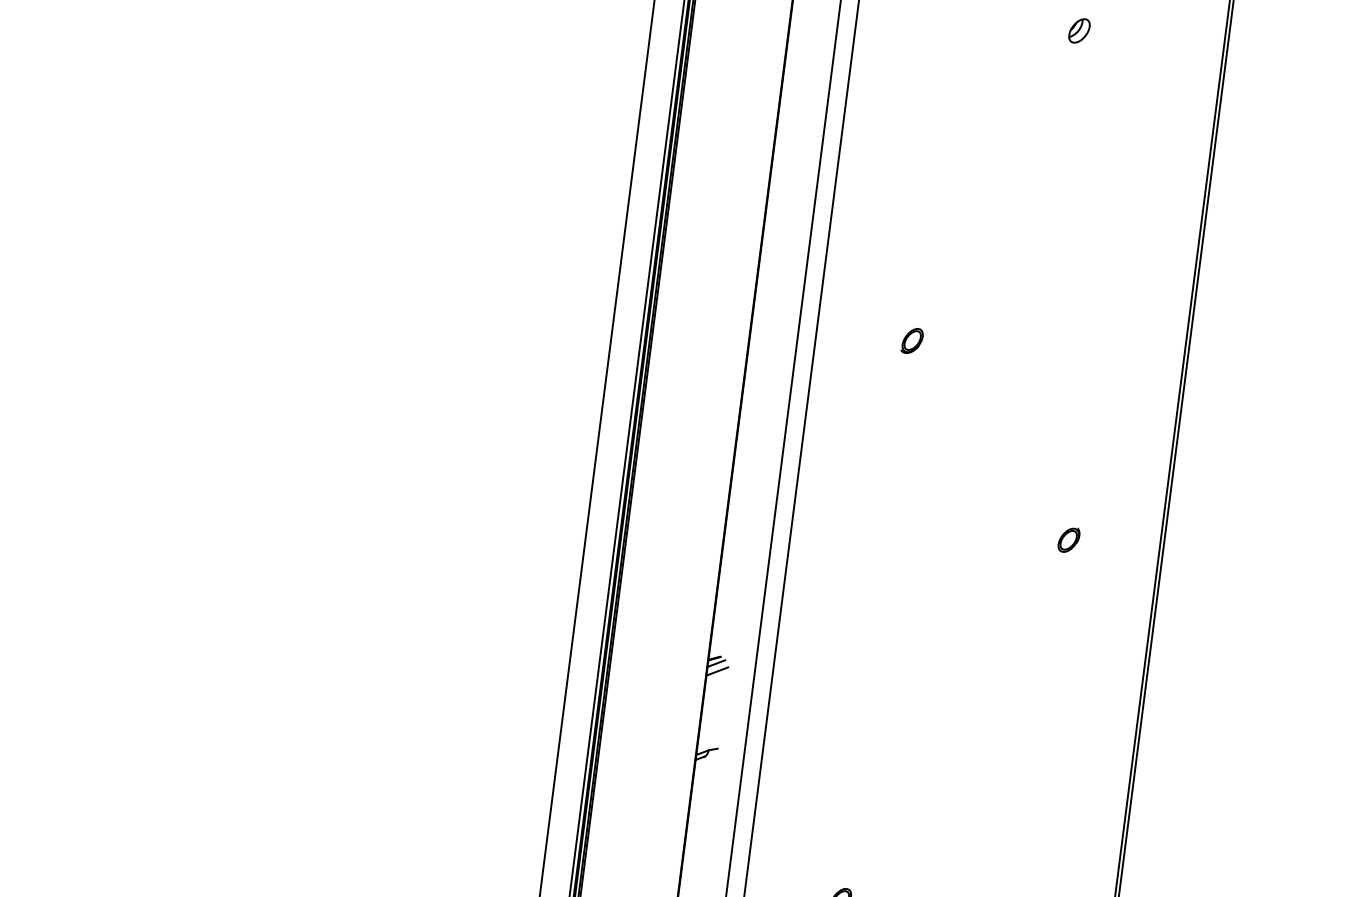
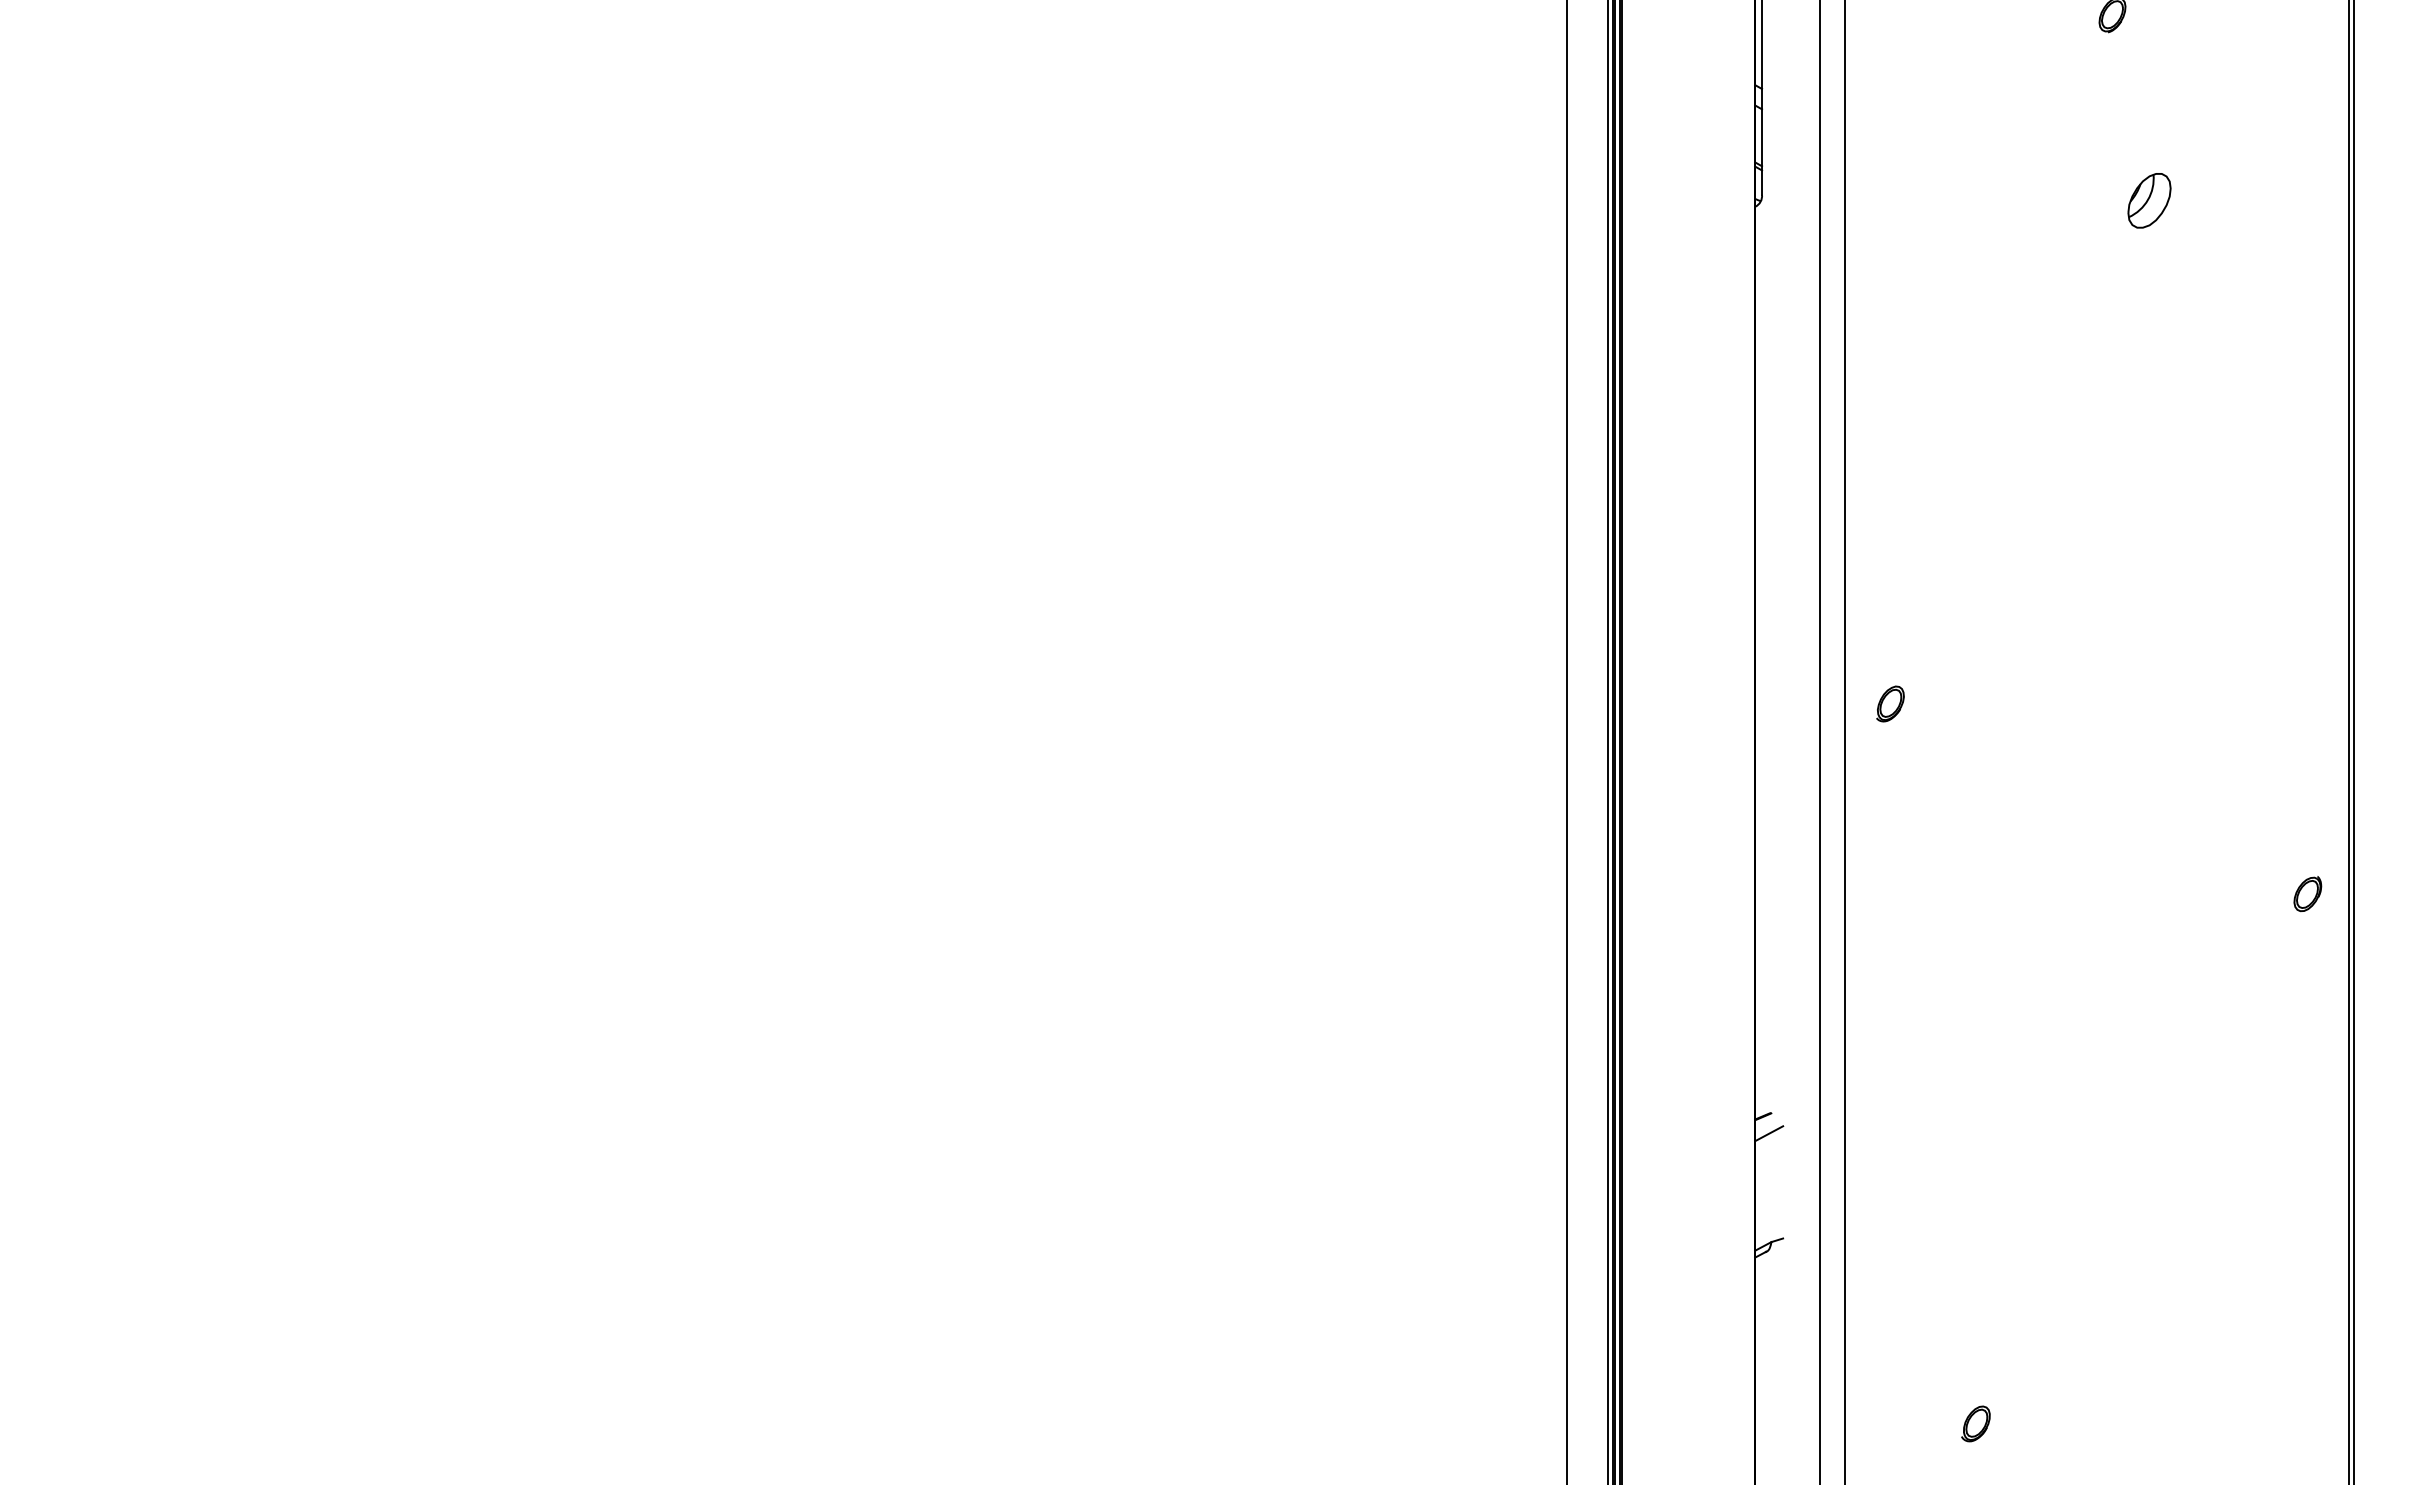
part: (1079, 30) -> (2149, 200), size x1.6
part: (912, 340) -> (1890, 703), moved
part: (1068, 540) -> (2307, 894), moved
line: (716, 663) -> (1766, 1123), removed

